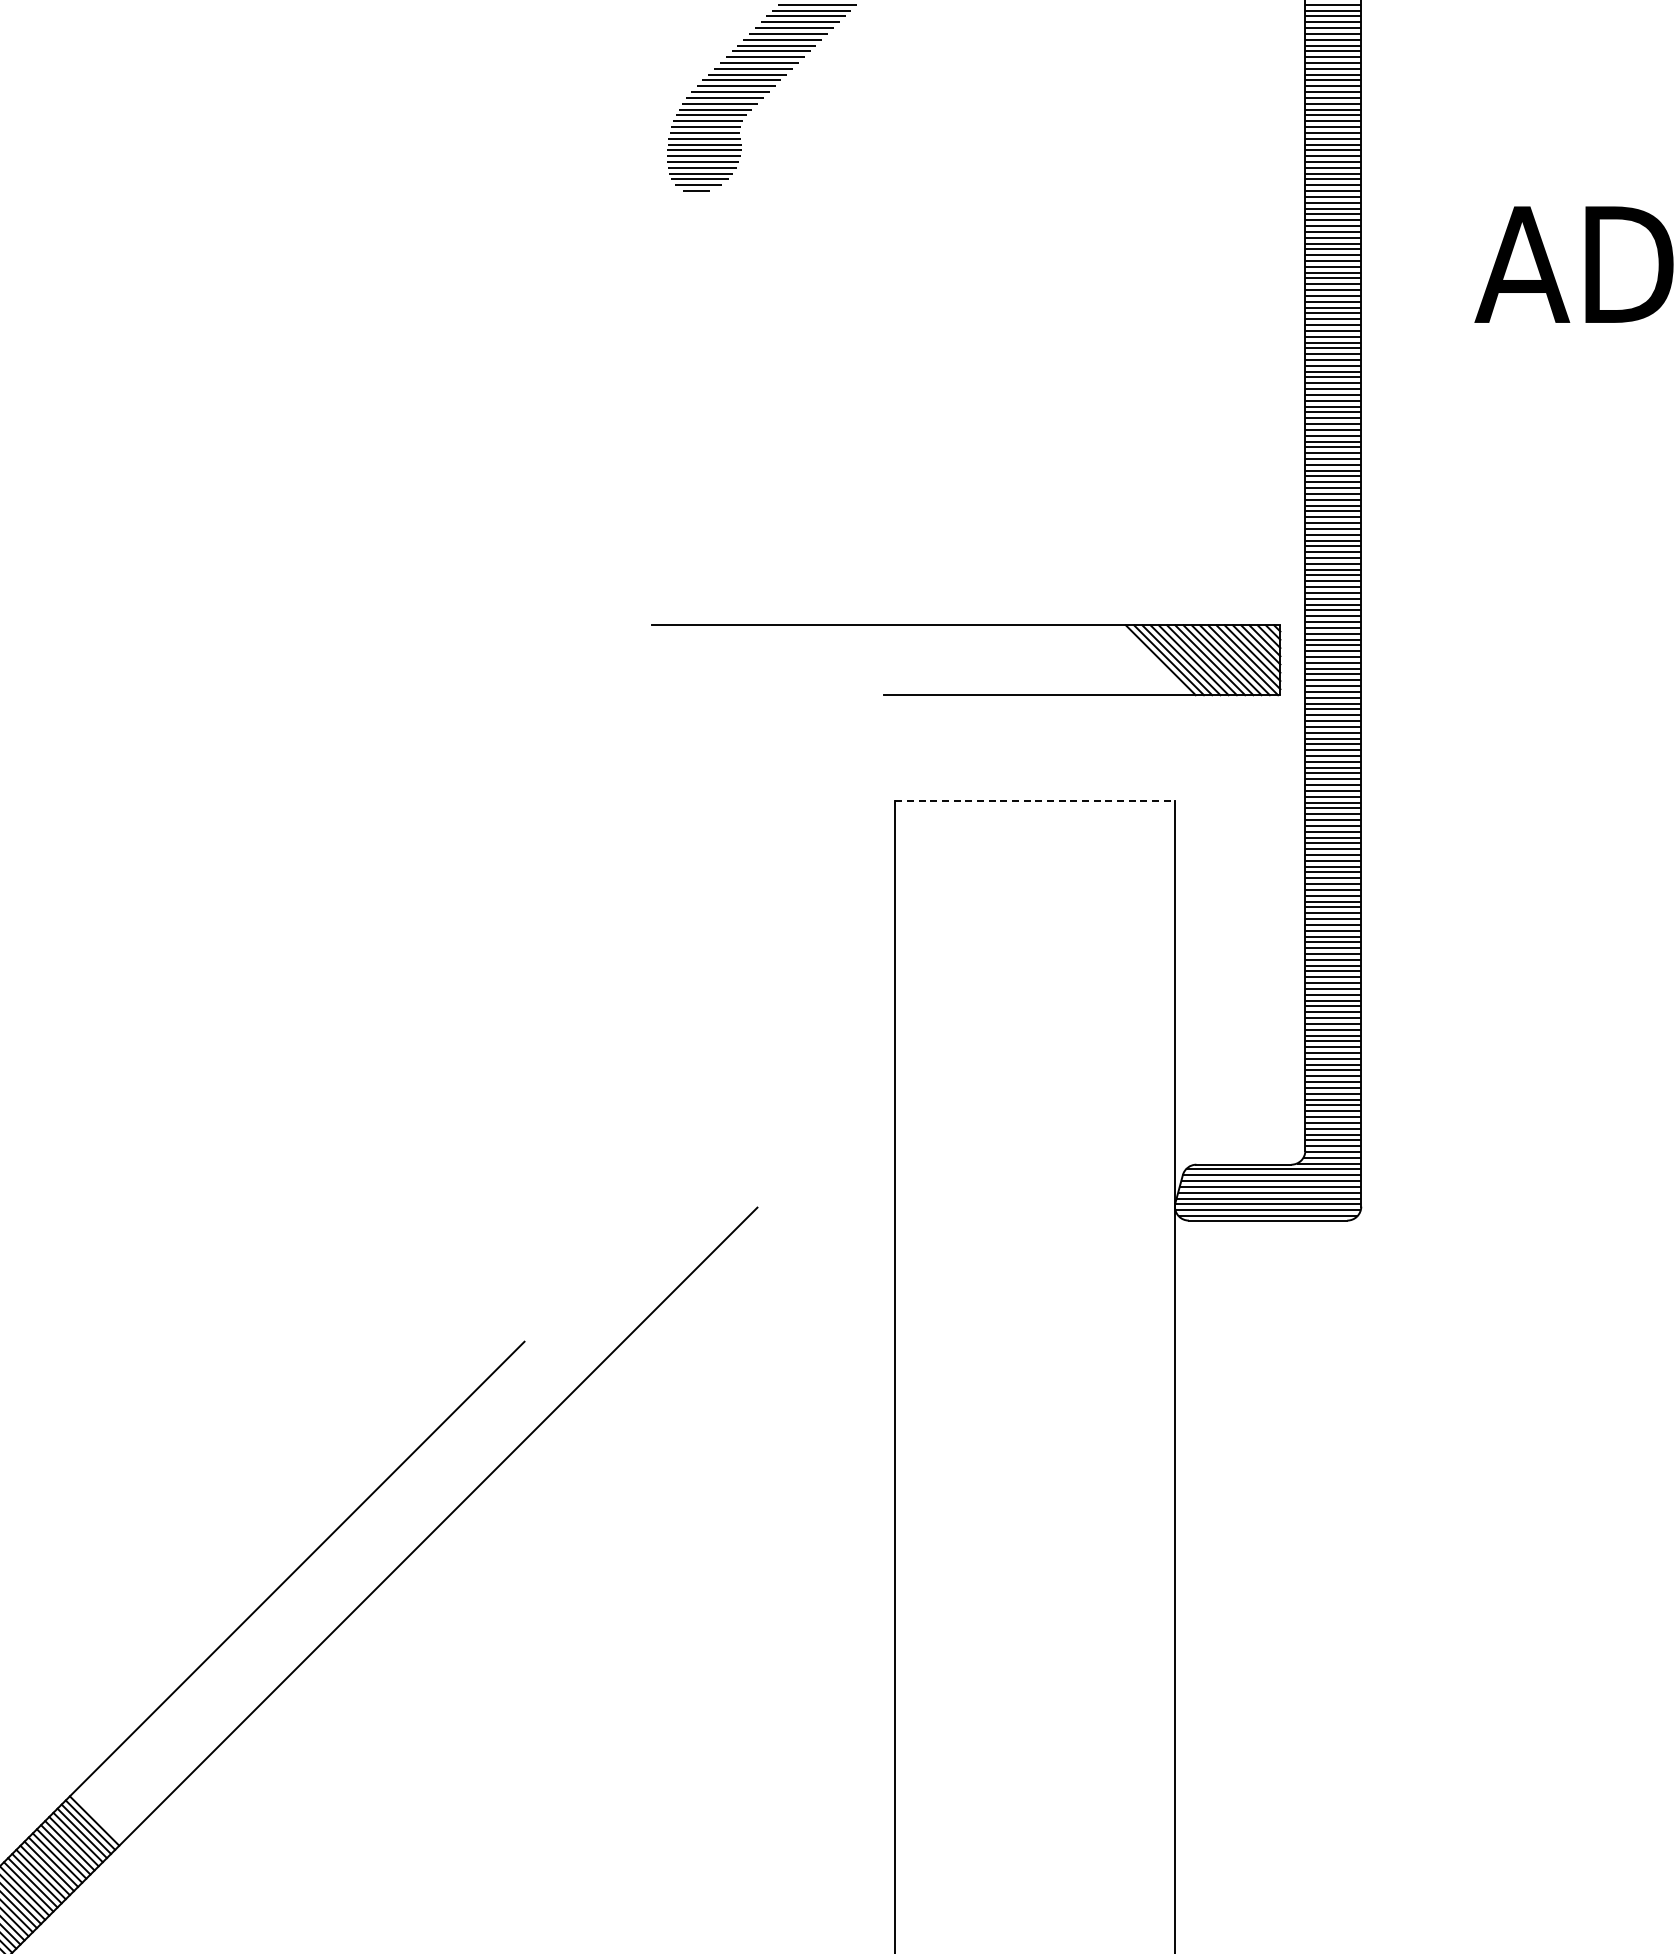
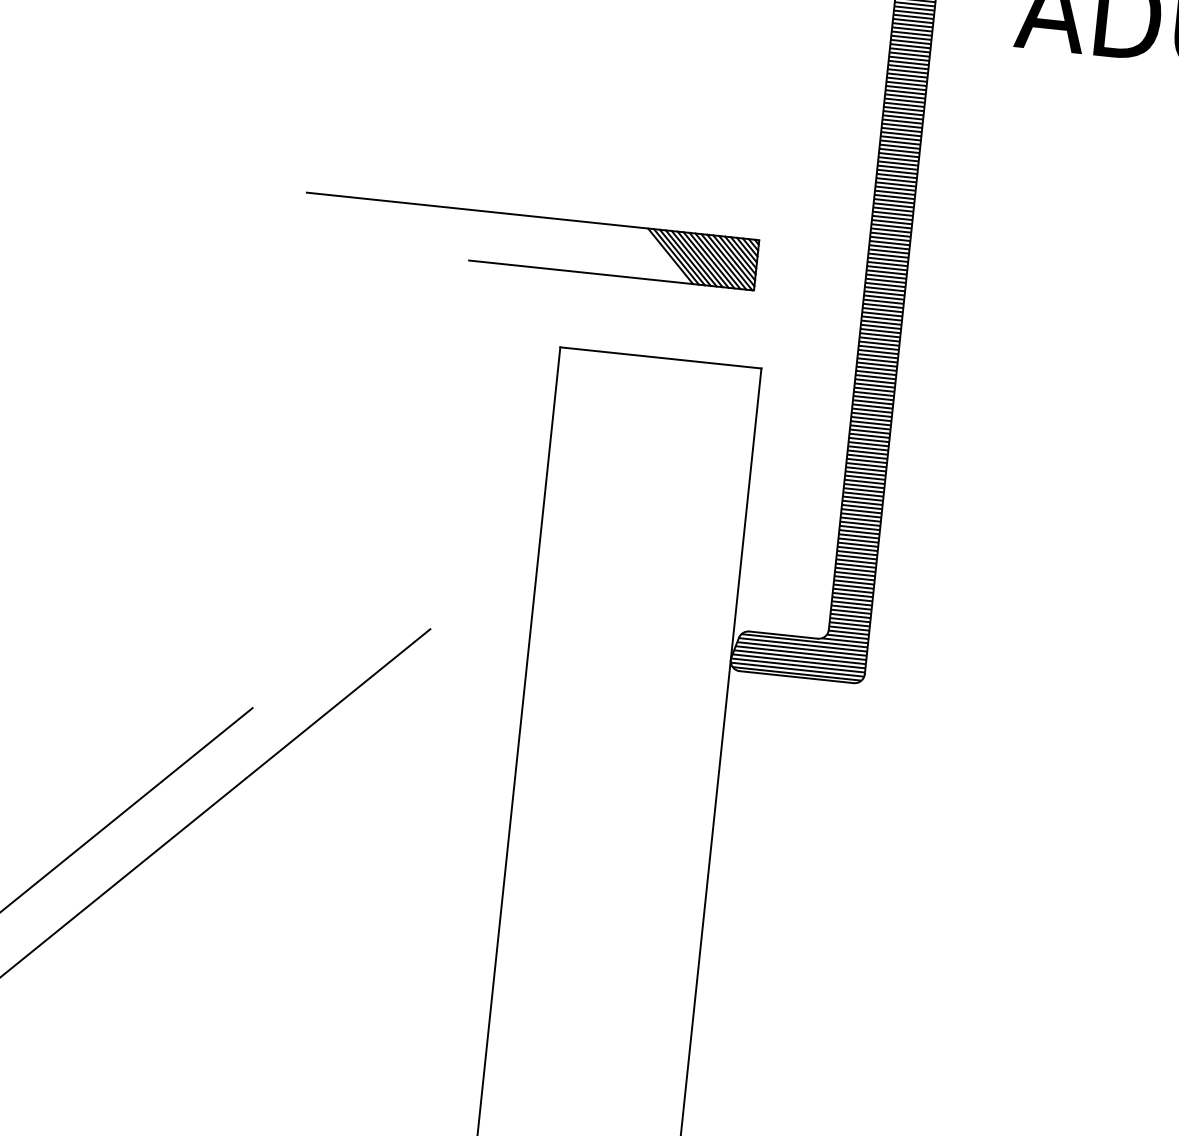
part: (966, 694) -> (528, 266), moved
line: (1035, 801) -> (661, 358), dashed -> solid

